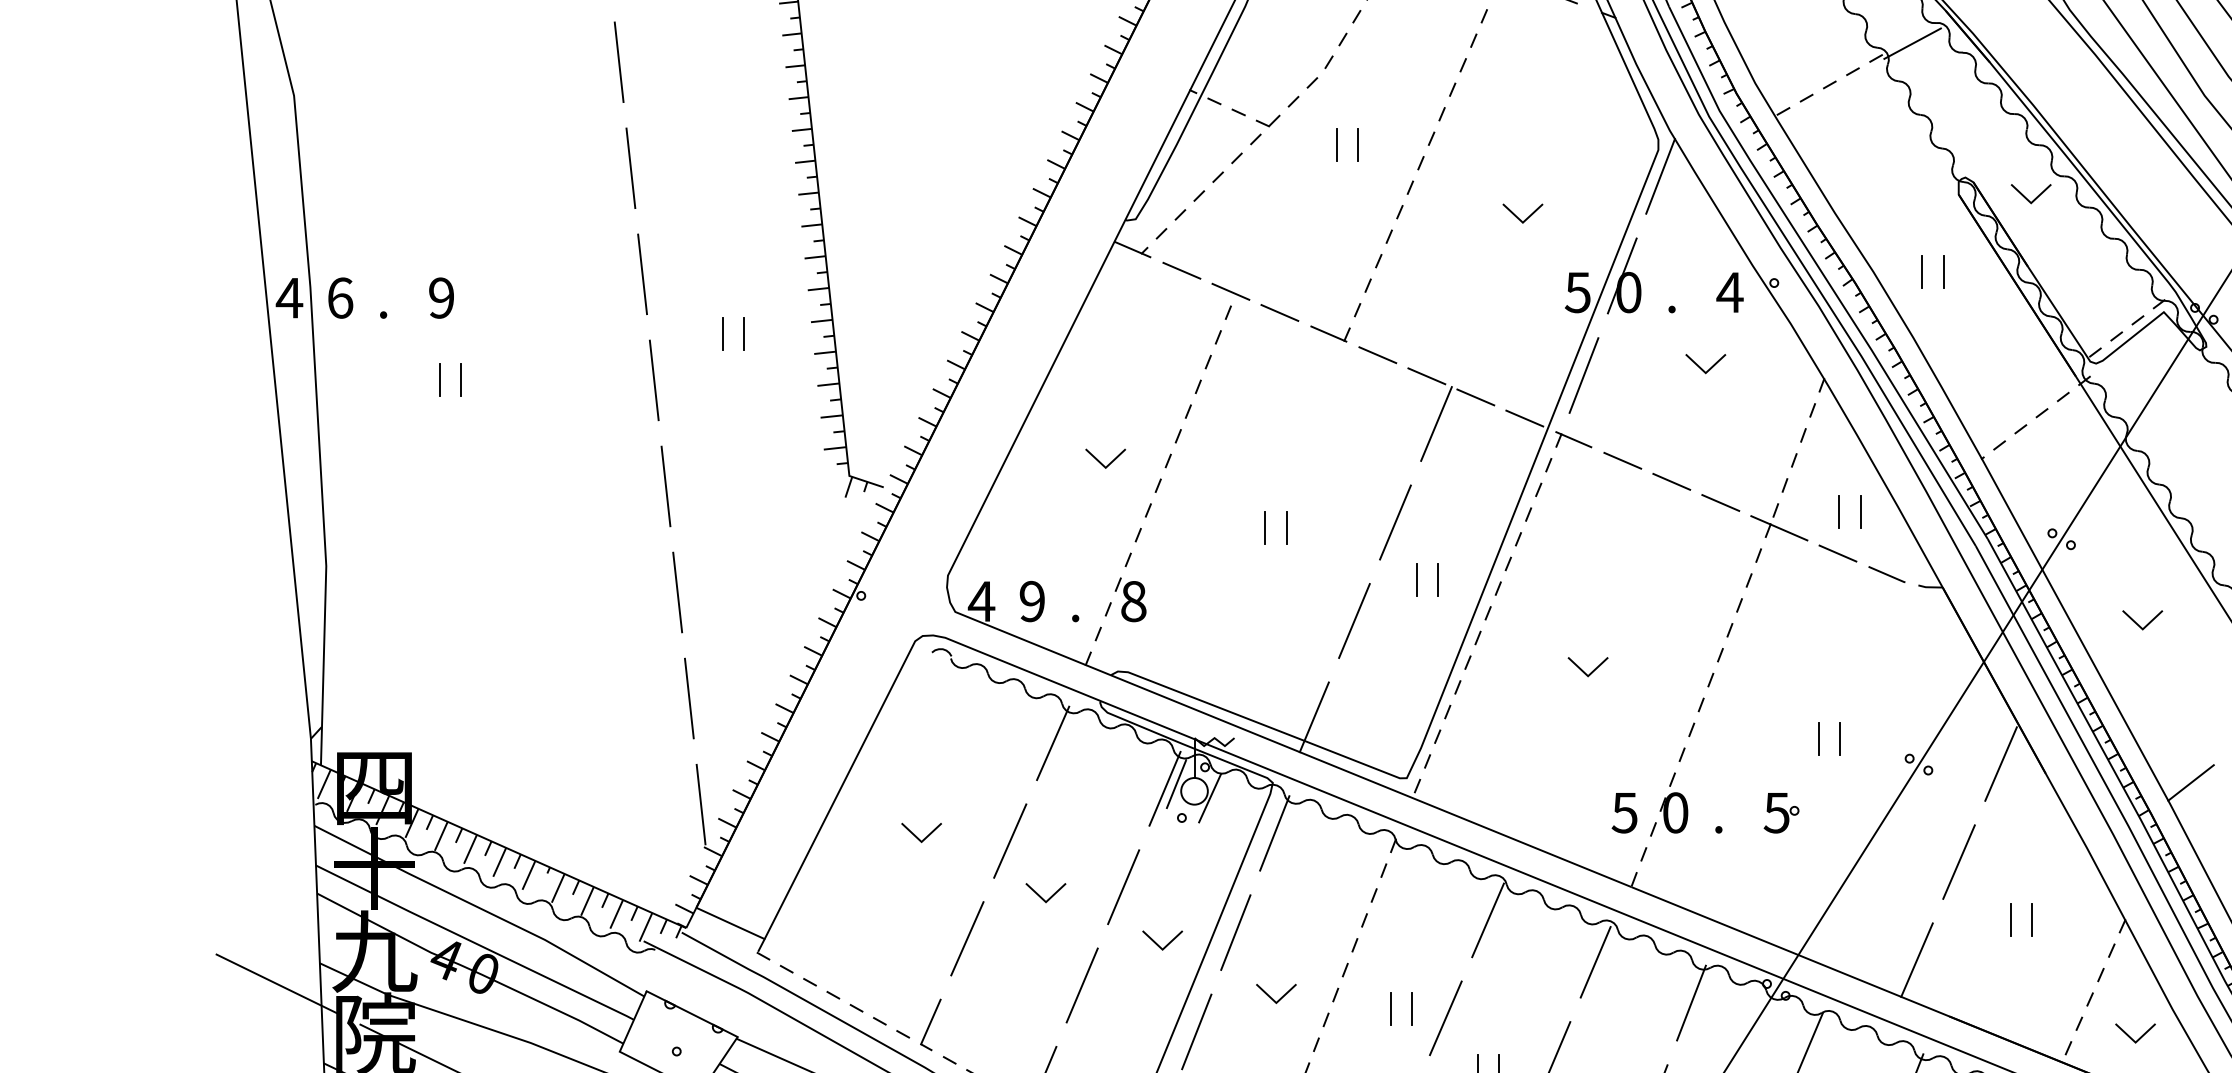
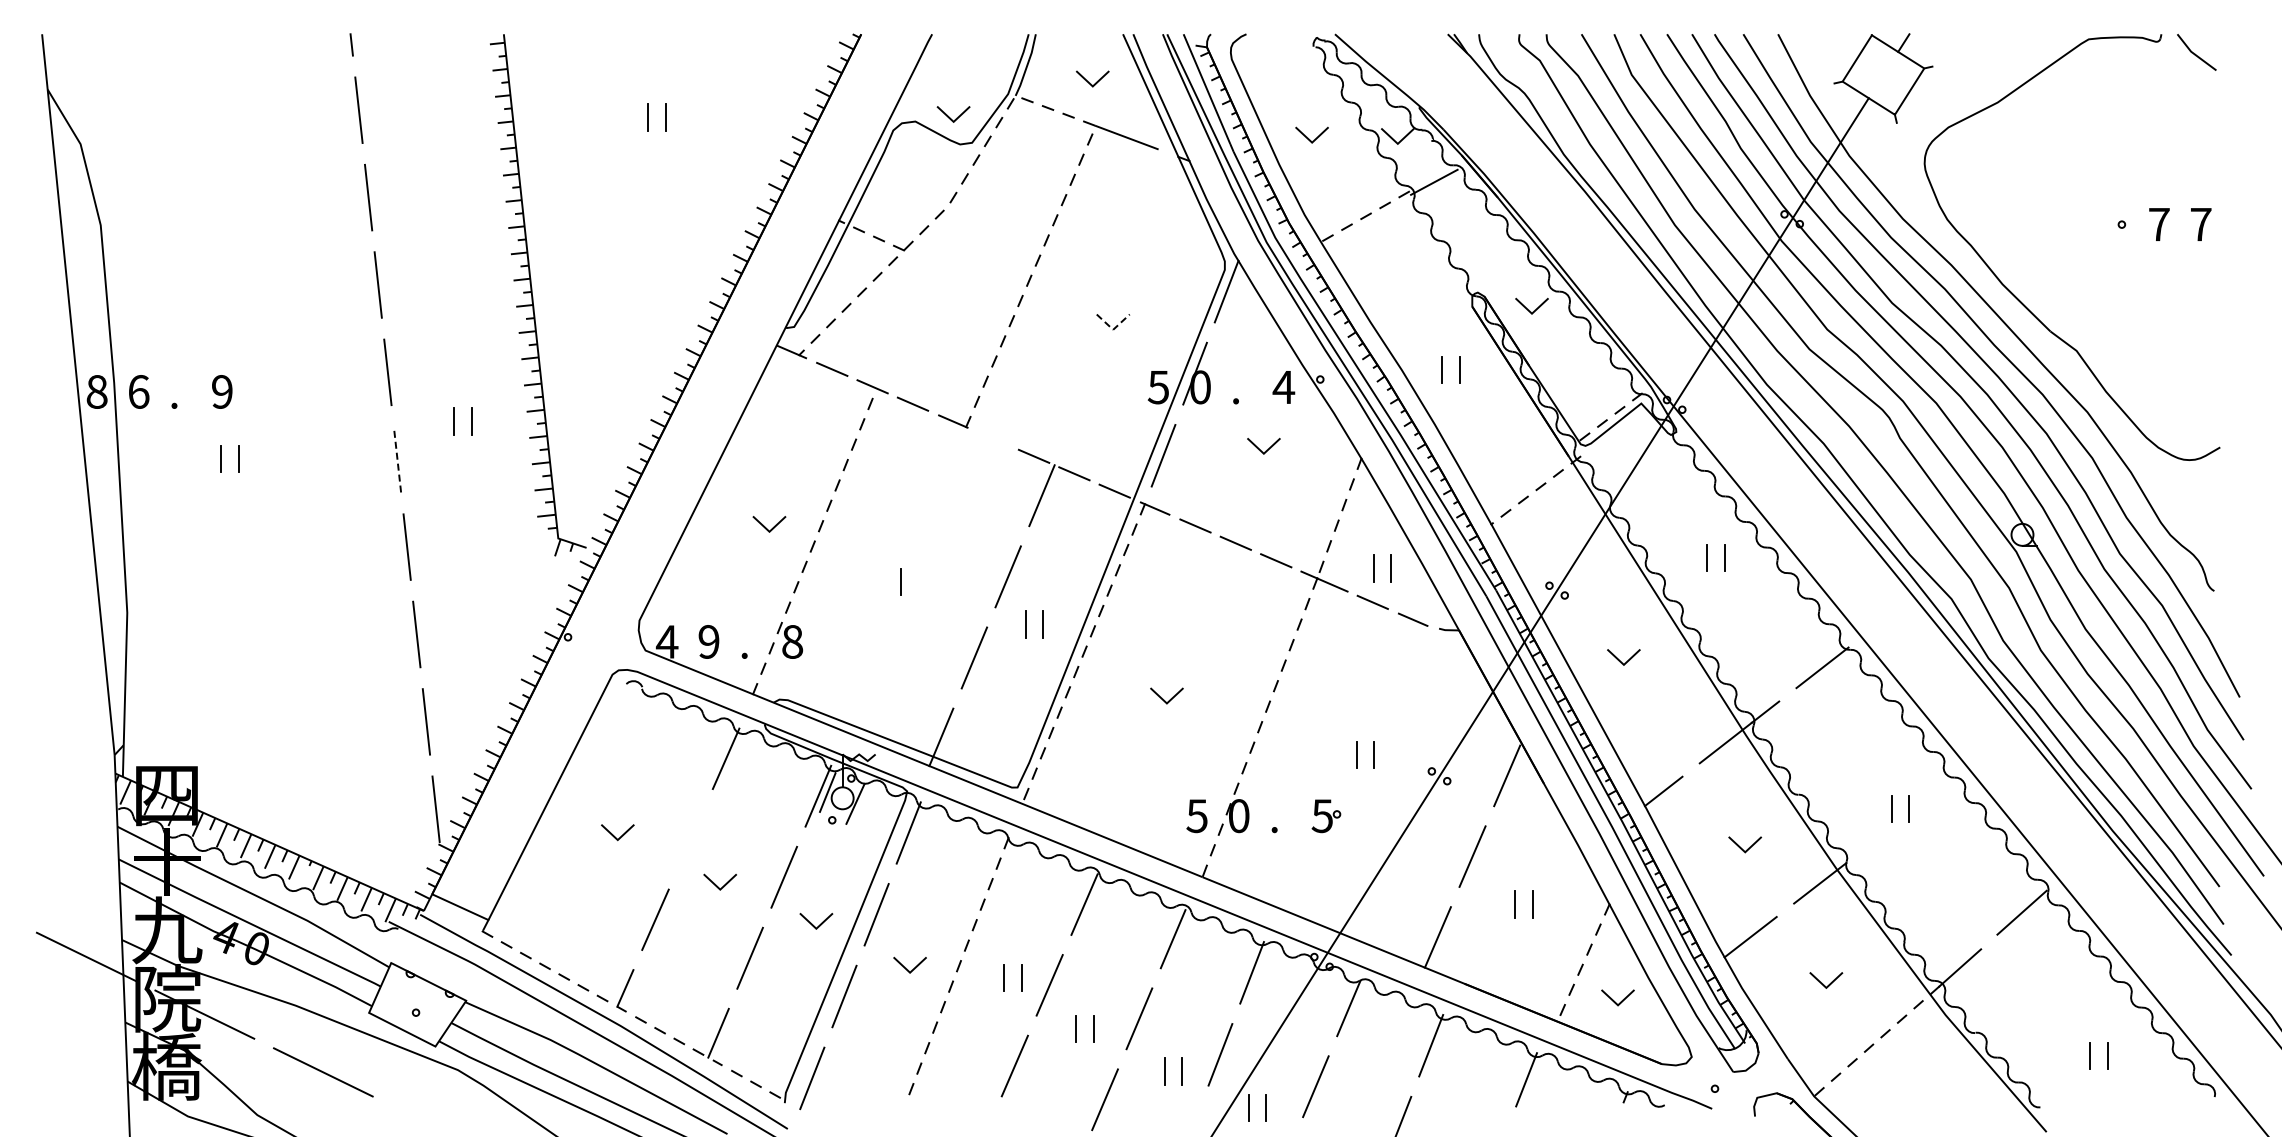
line: (1337, 144) -> (960, 265), removed
line: (1358, 144) -> (977, 265), removed
line: (1523, 222) -> (1113, 329), solid -> dashed
text: (288, 297) -> (96, 391), 4 -> 8
line: (1377, 354) -> (993, 438), removed
line: (654, 380) -> (397, 459), solid -> dashed
line: (1286, 528) -> (918, 581), removed
line: (1009, 841) -> (690, 839), removed

